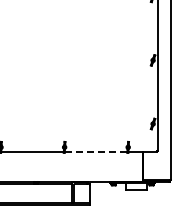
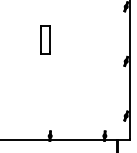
part: (59, 34) -> (45, 39), added
line: (95, 152) -> (76, 140), dashed -> solid

